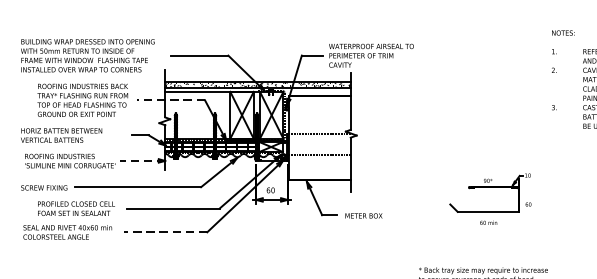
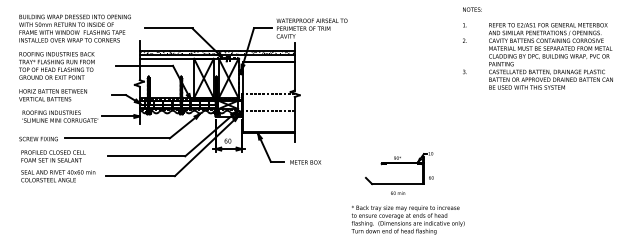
text: (82, 99) -> (56, 65), moved
line: (170, 99) -> (144, 65), dashed -> solid
line: (142, 160) -> (120, 116), dashed -> solid
part: (490, 187) -> (399, 163), moved
text: (76, 208) -> (53, 156), moved
line: (166, 232) -> (140, 176), dashed -> solid

